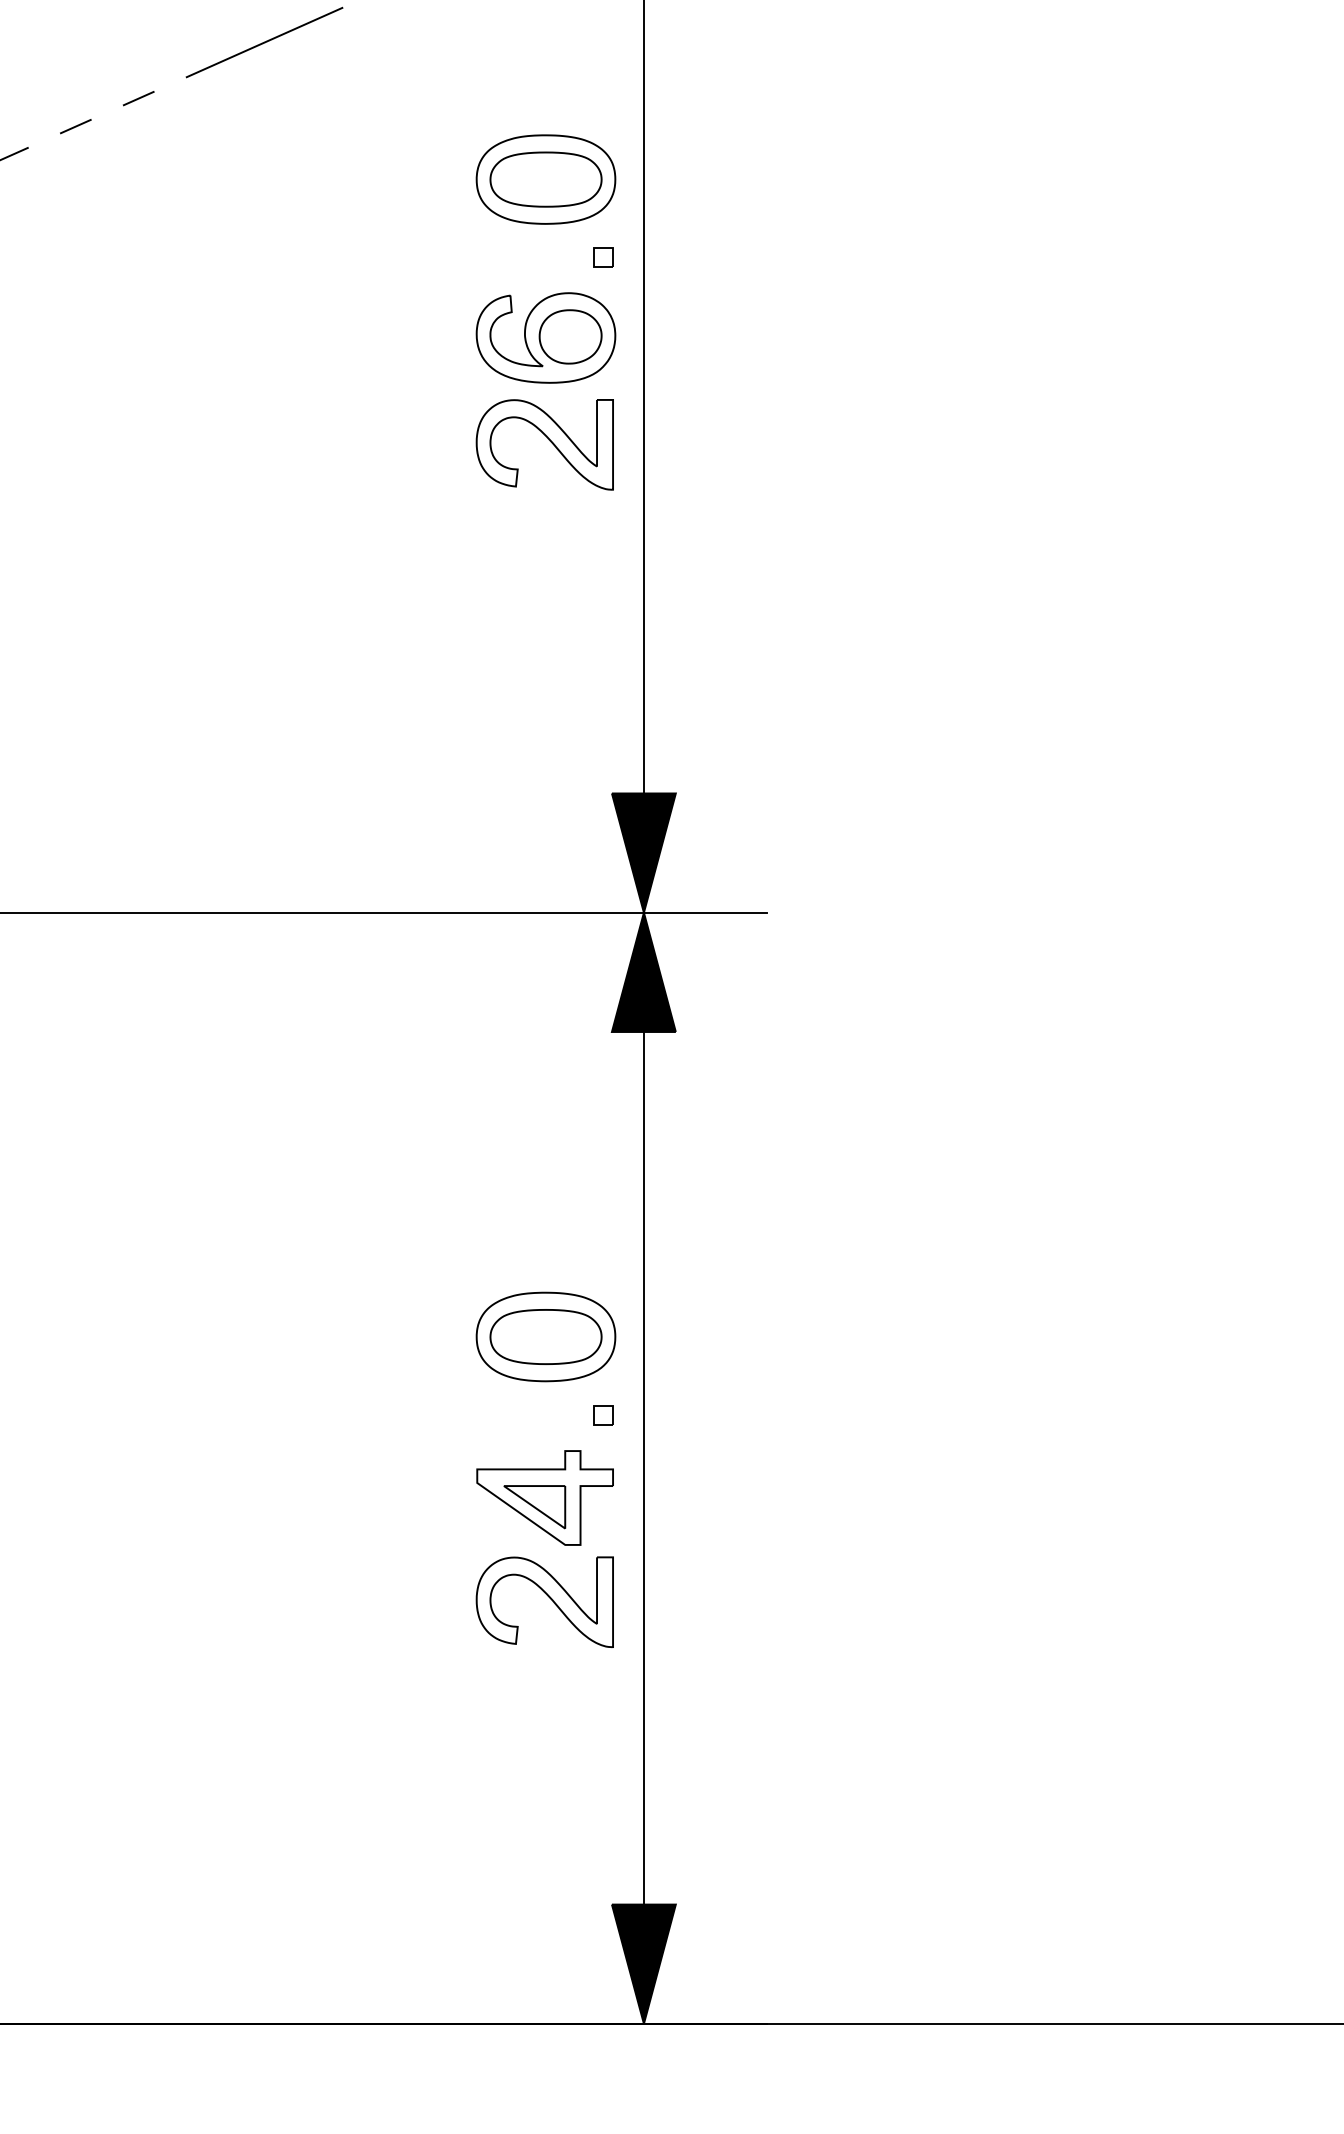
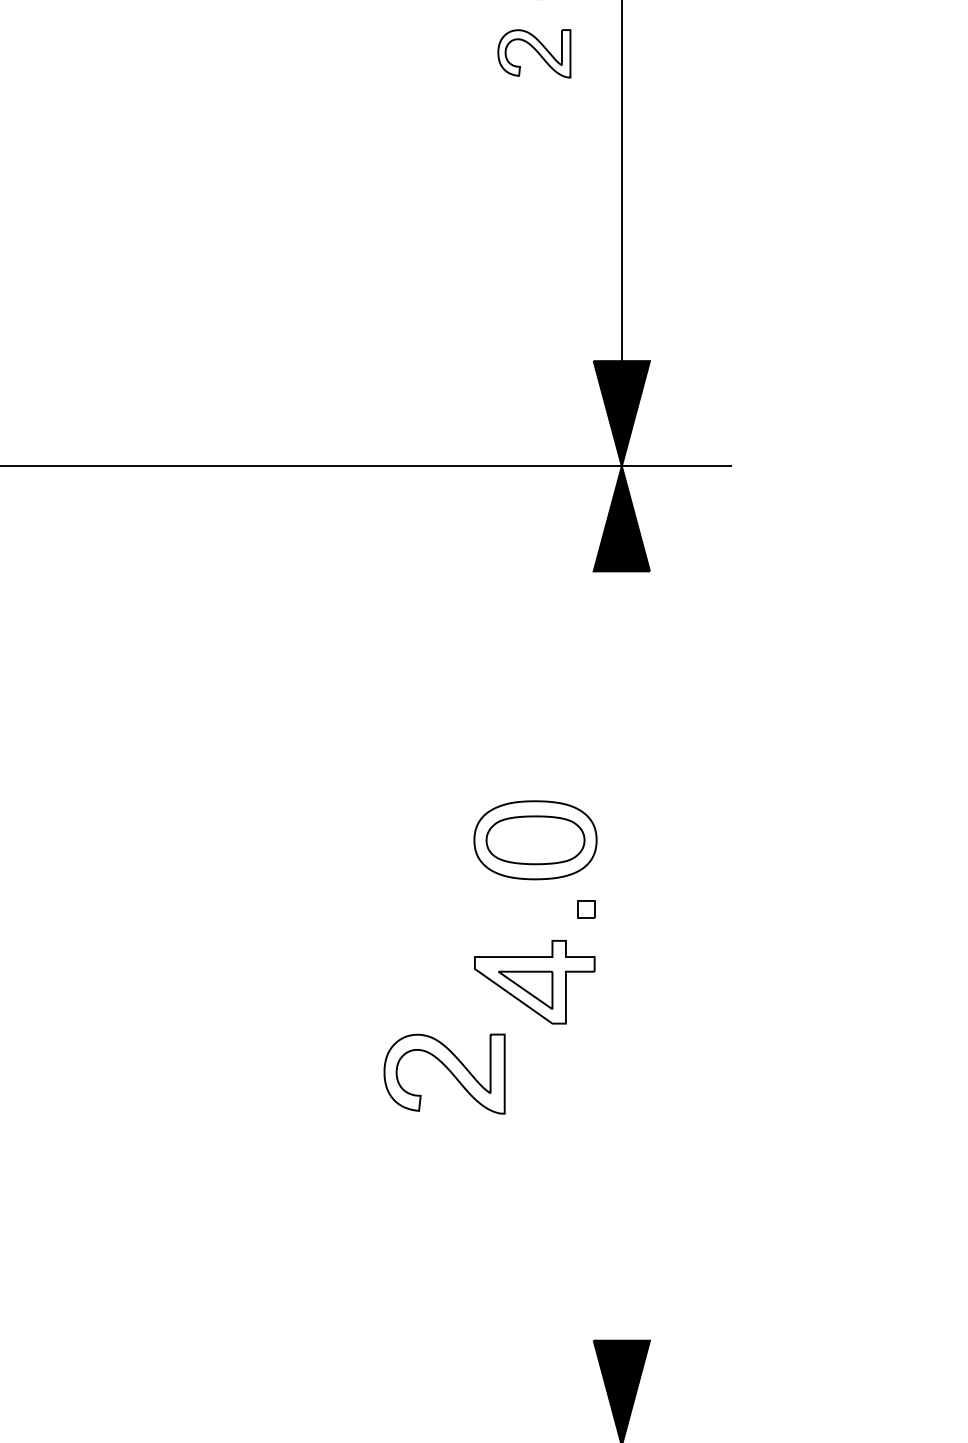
part: (544, 444) -> (534, 53), size x0.6
line: (643, 1467) -> (621, 955), removed
part: (544, 1601) -> (444, 1073), moved

